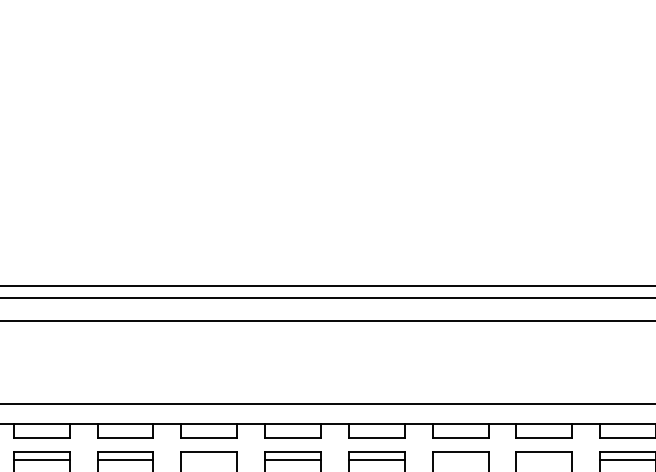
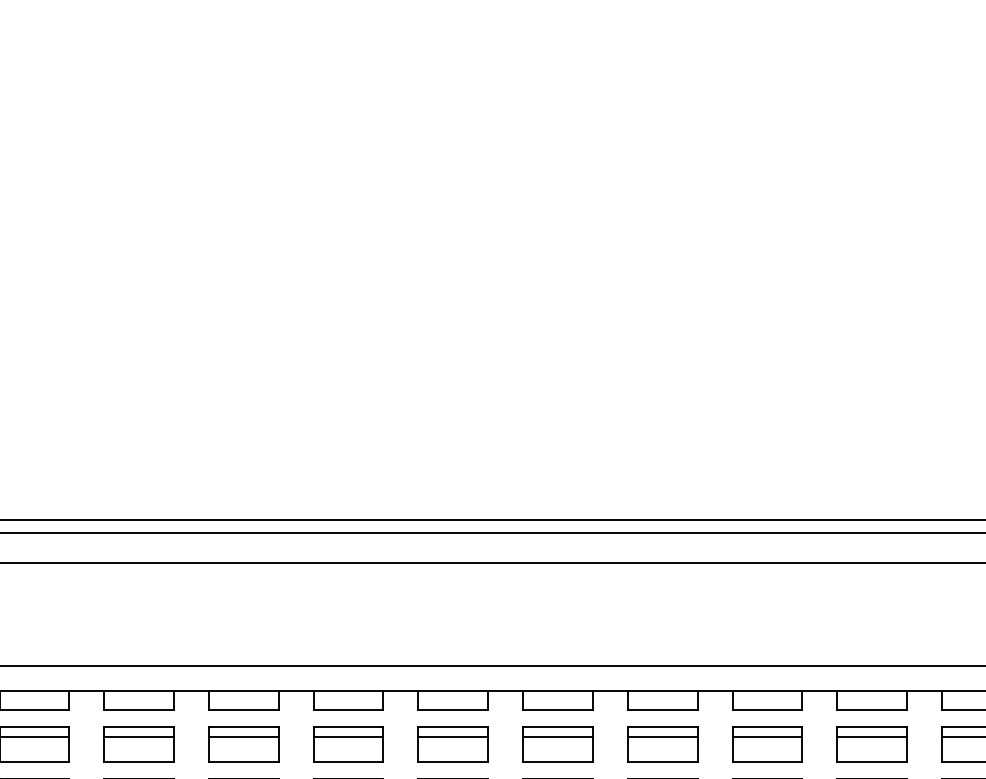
line: (209, 459) -> (348, 736), added
line: (460, 459) -> (662, 736), added
line: (544, 459) -> (767, 736), added

